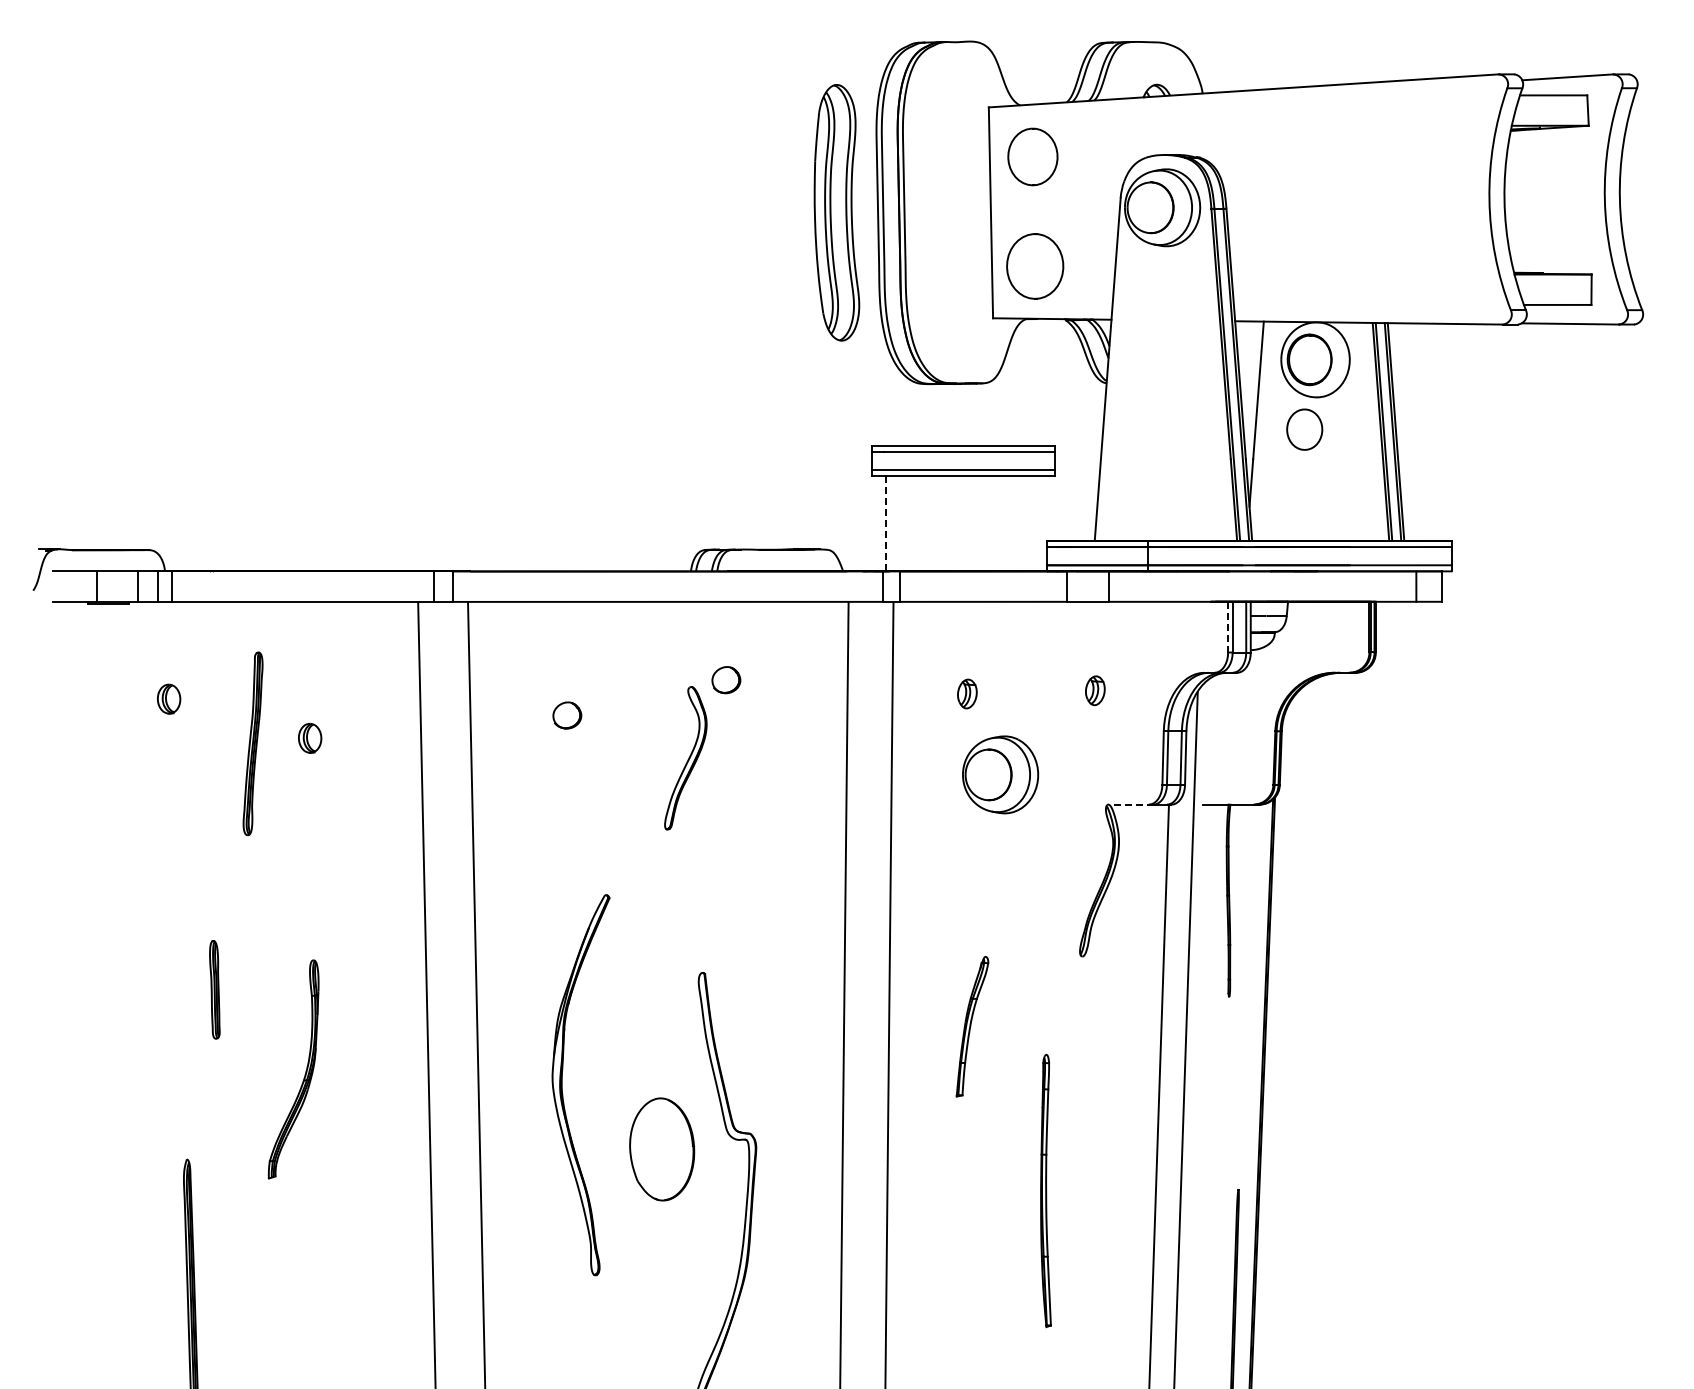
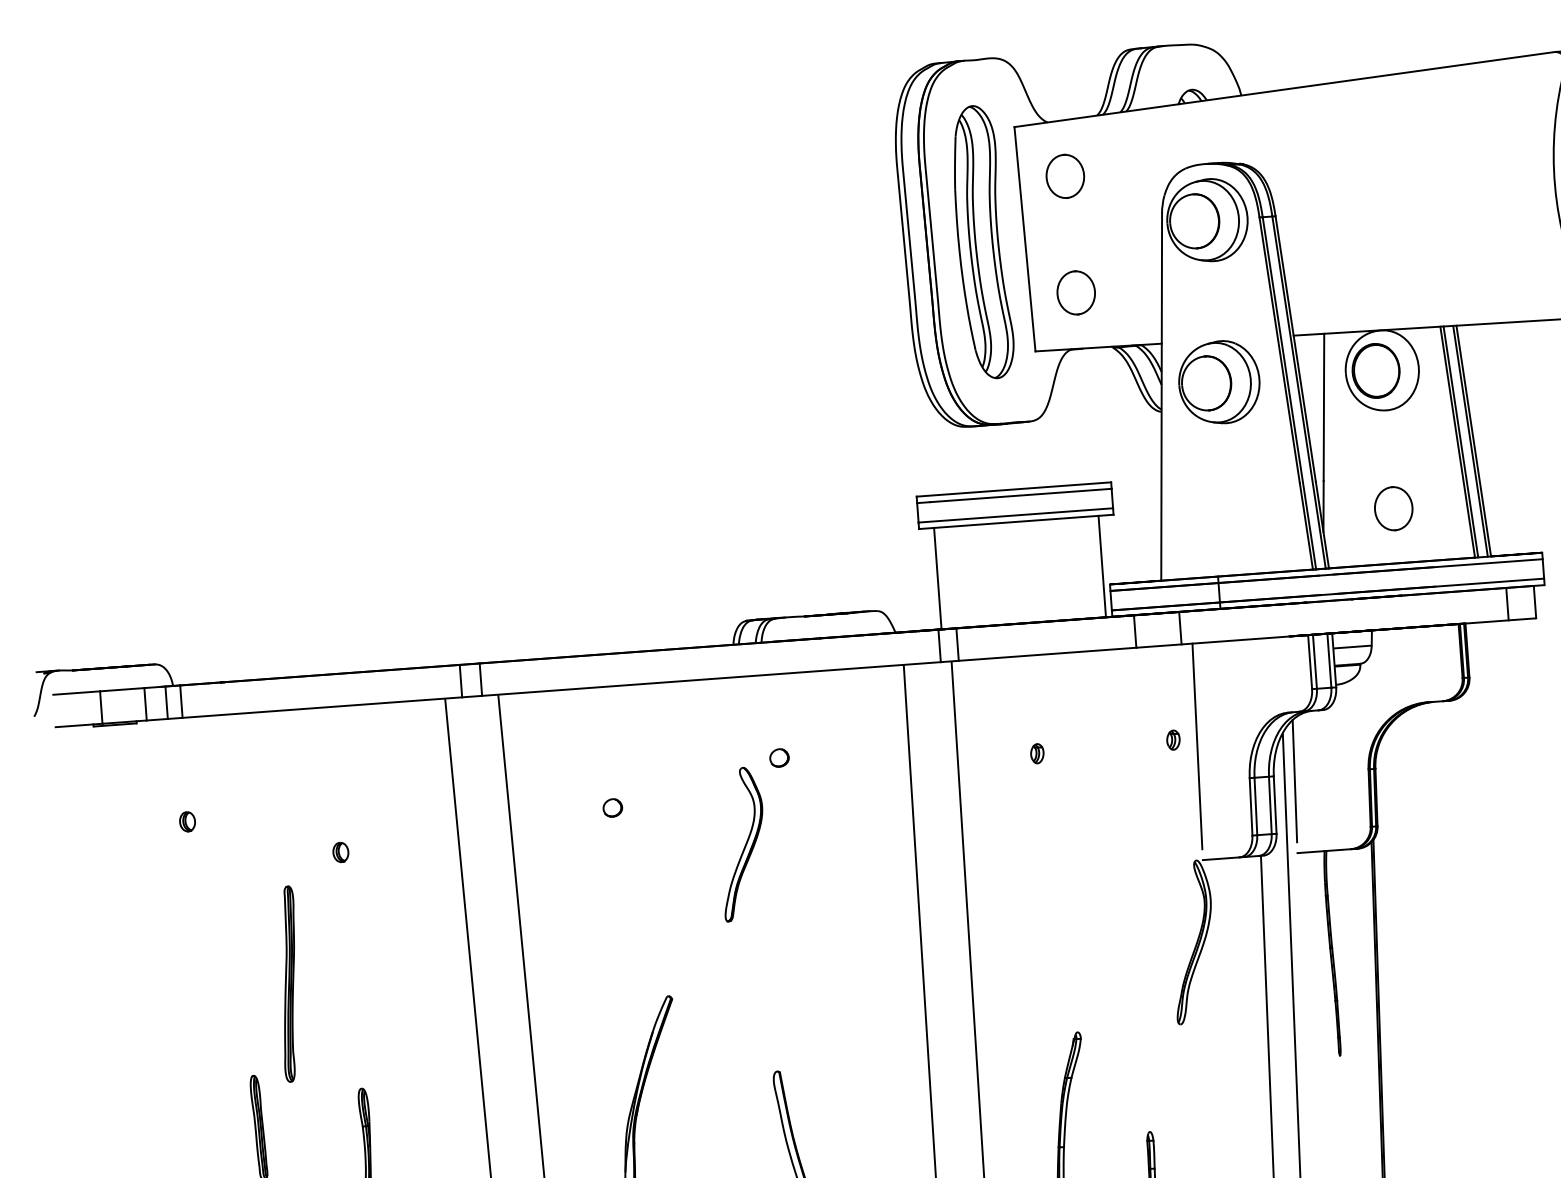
part: (1032, 156) -> (1064, 175), size x0.71
part: (836, 212) -> (981, 242), moved
part: (1034, 266) -> (1075, 293), size x0.62
part: (1304, 429) -> (1393, 508), moved
line: (886, 523) -> (938, 578), dashed -> solid
line: (1040, 523) -> (1102, 566), added
line: (1228, 626) -> (1310, 661), dashed -> solid
part: (725, 680) -> (778, 758), size x0.62
part: (1094, 690) -> (1172, 740), size x0.62
part: (966, 693) -> (1036, 753), size x0.62
line: (1116, 697) -> (1196, 745), added
part: (169, 699) -> (187, 822), size x0.62
part: (566, 715) -> (612, 807), size x0.62
line: (1205, 736) -> (1294, 780), added
part: (310, 738) -> (341, 852), size x0.62
part: (252, 743) -> (288, 983), moved
part: (1000, 774) -> (1219, 382), moved
line: (1132, 804) -> (1222, 858), dashed -> solid

